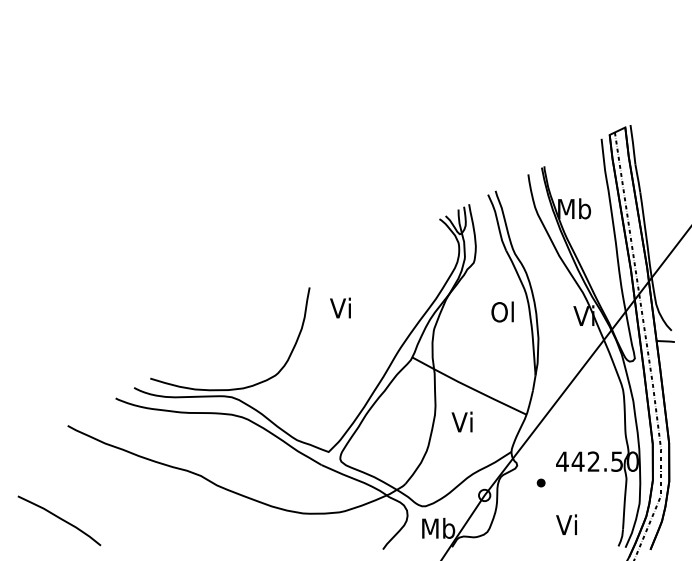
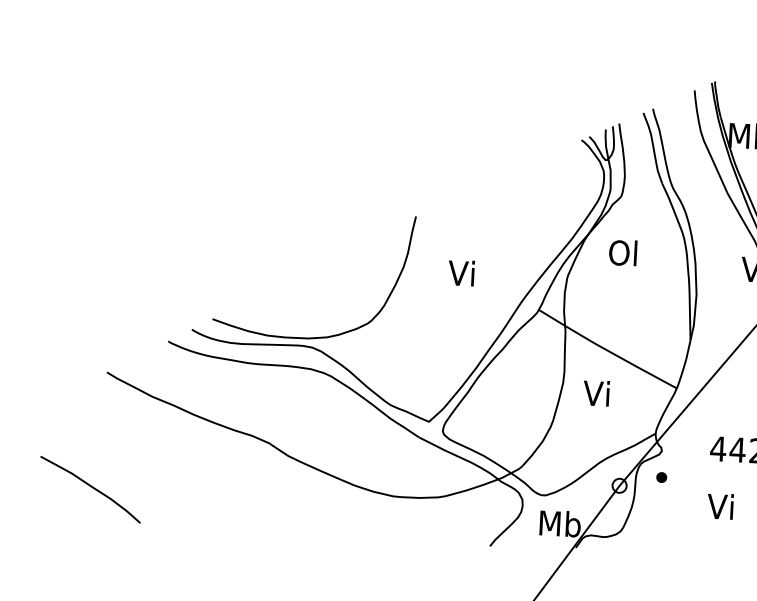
text: (340, 307) -> (461, 272), moved
text: (502, 311) -> (622, 252), moved
part: (540, 482) -> (660, 476), moved
text: (566, 524) -> (720, 506), moved

